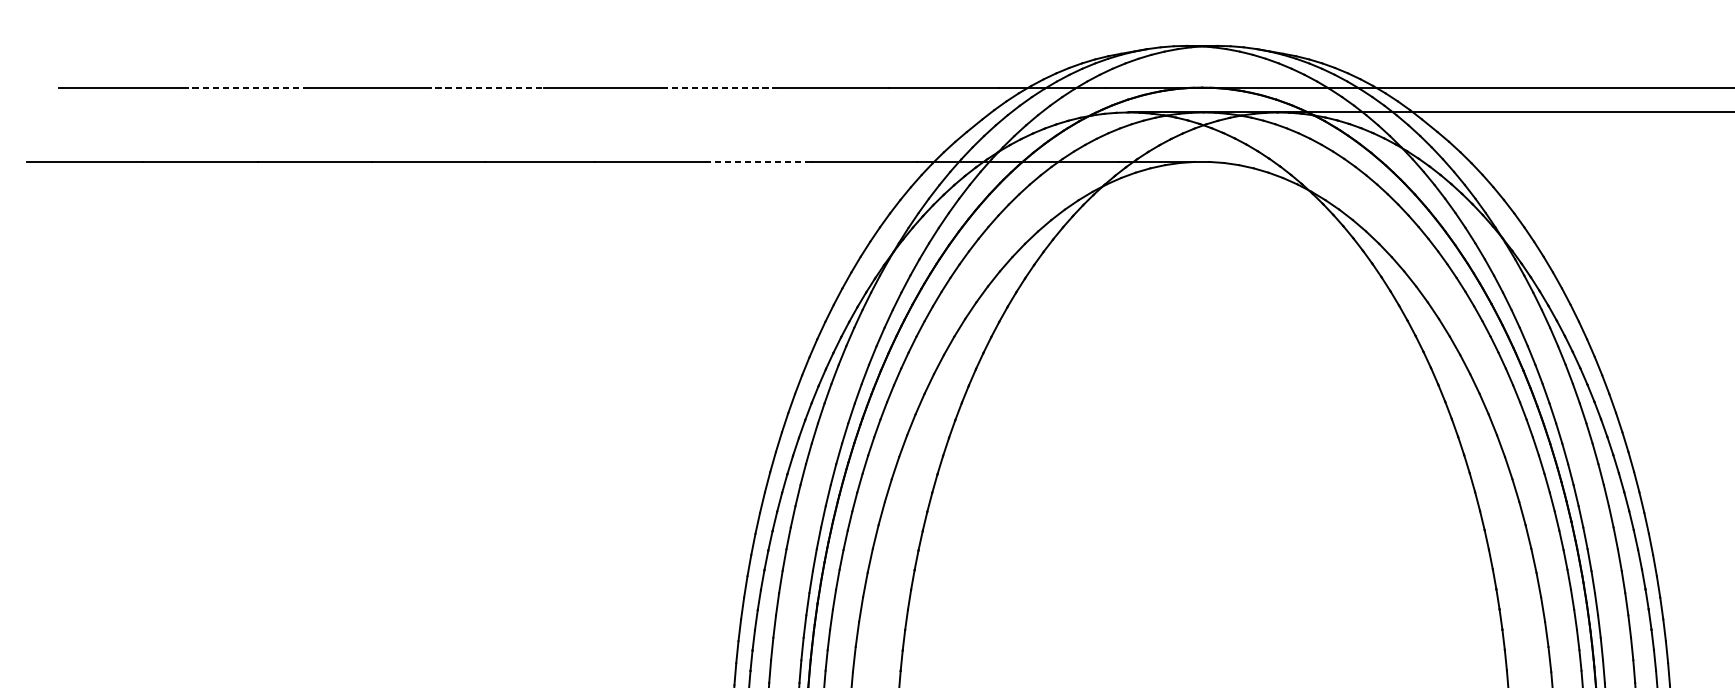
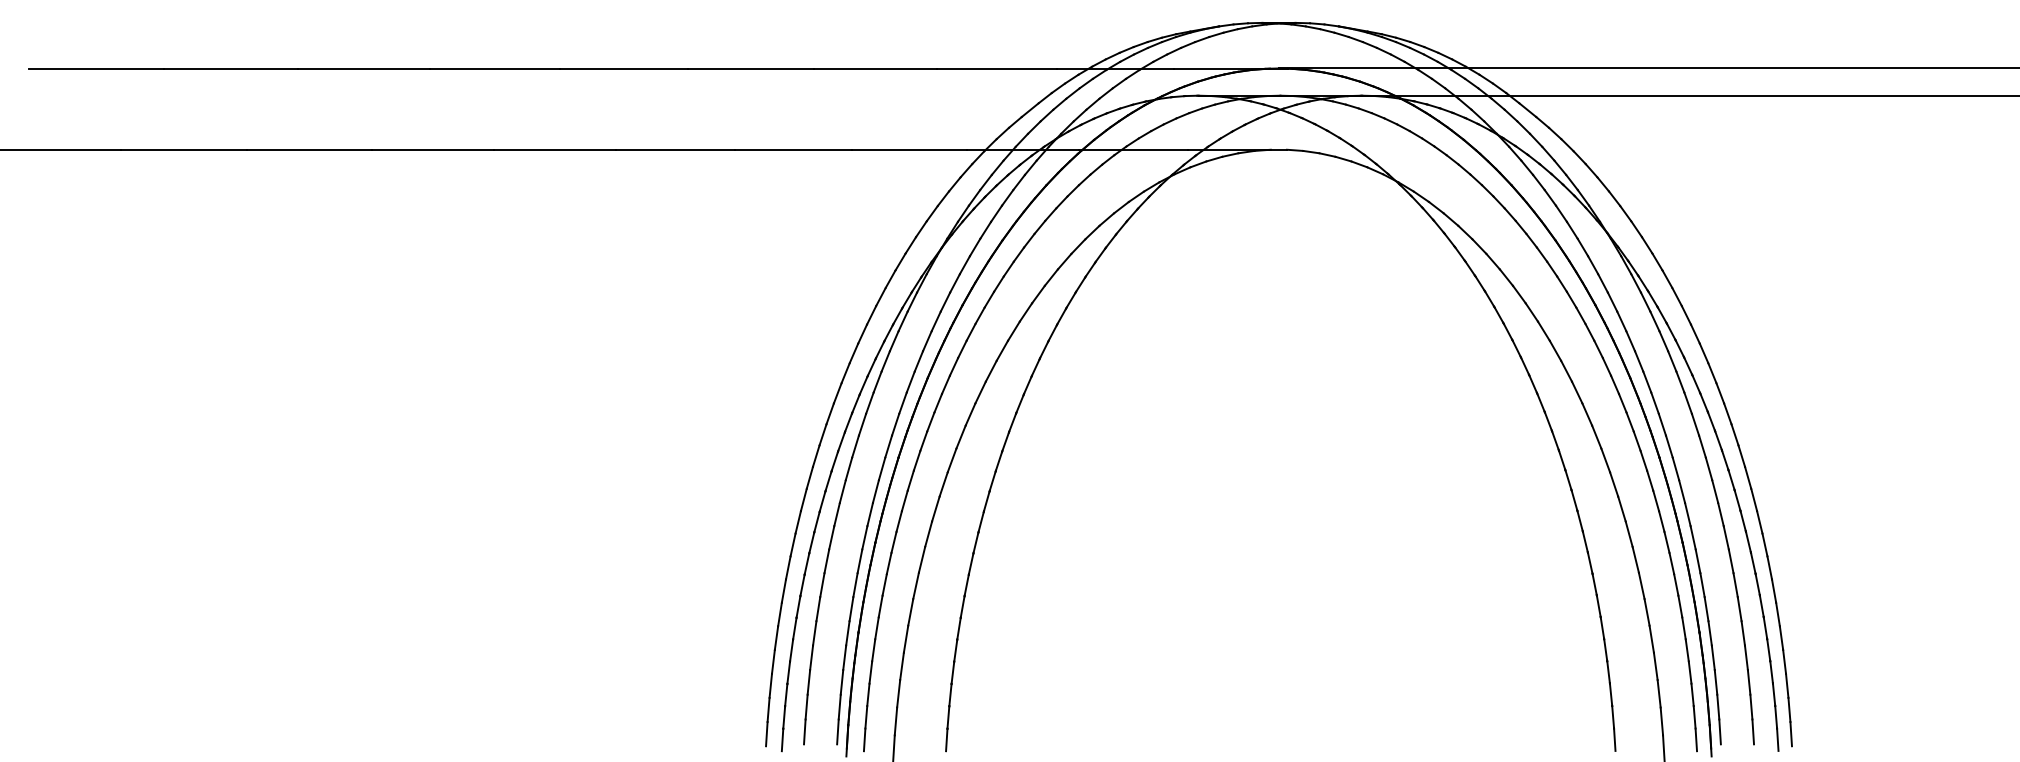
line: (243, 87) -> (230, 68), dashed -> solid
line: (485, 87) -> (495, 68), dashed -> solid
line: (718, 87) -> (750, 68), dashed -> solid
line: (758, 161) -> (793, 149), dashed -> solid

